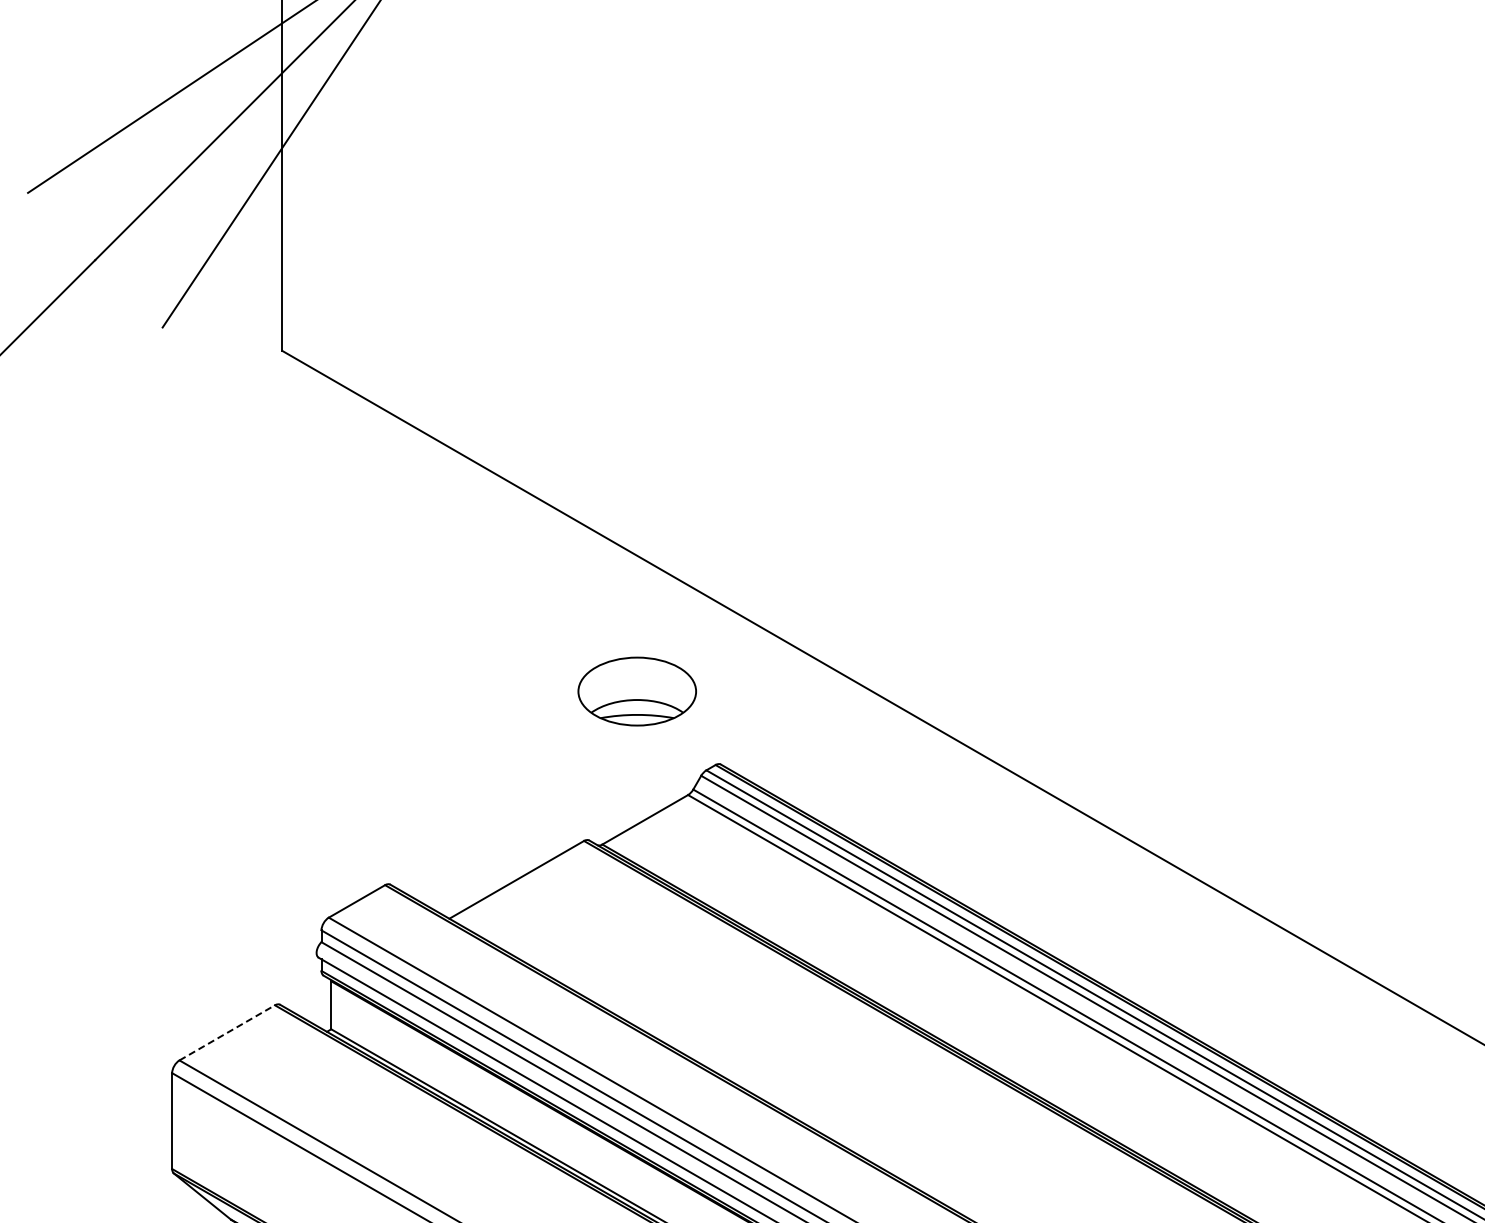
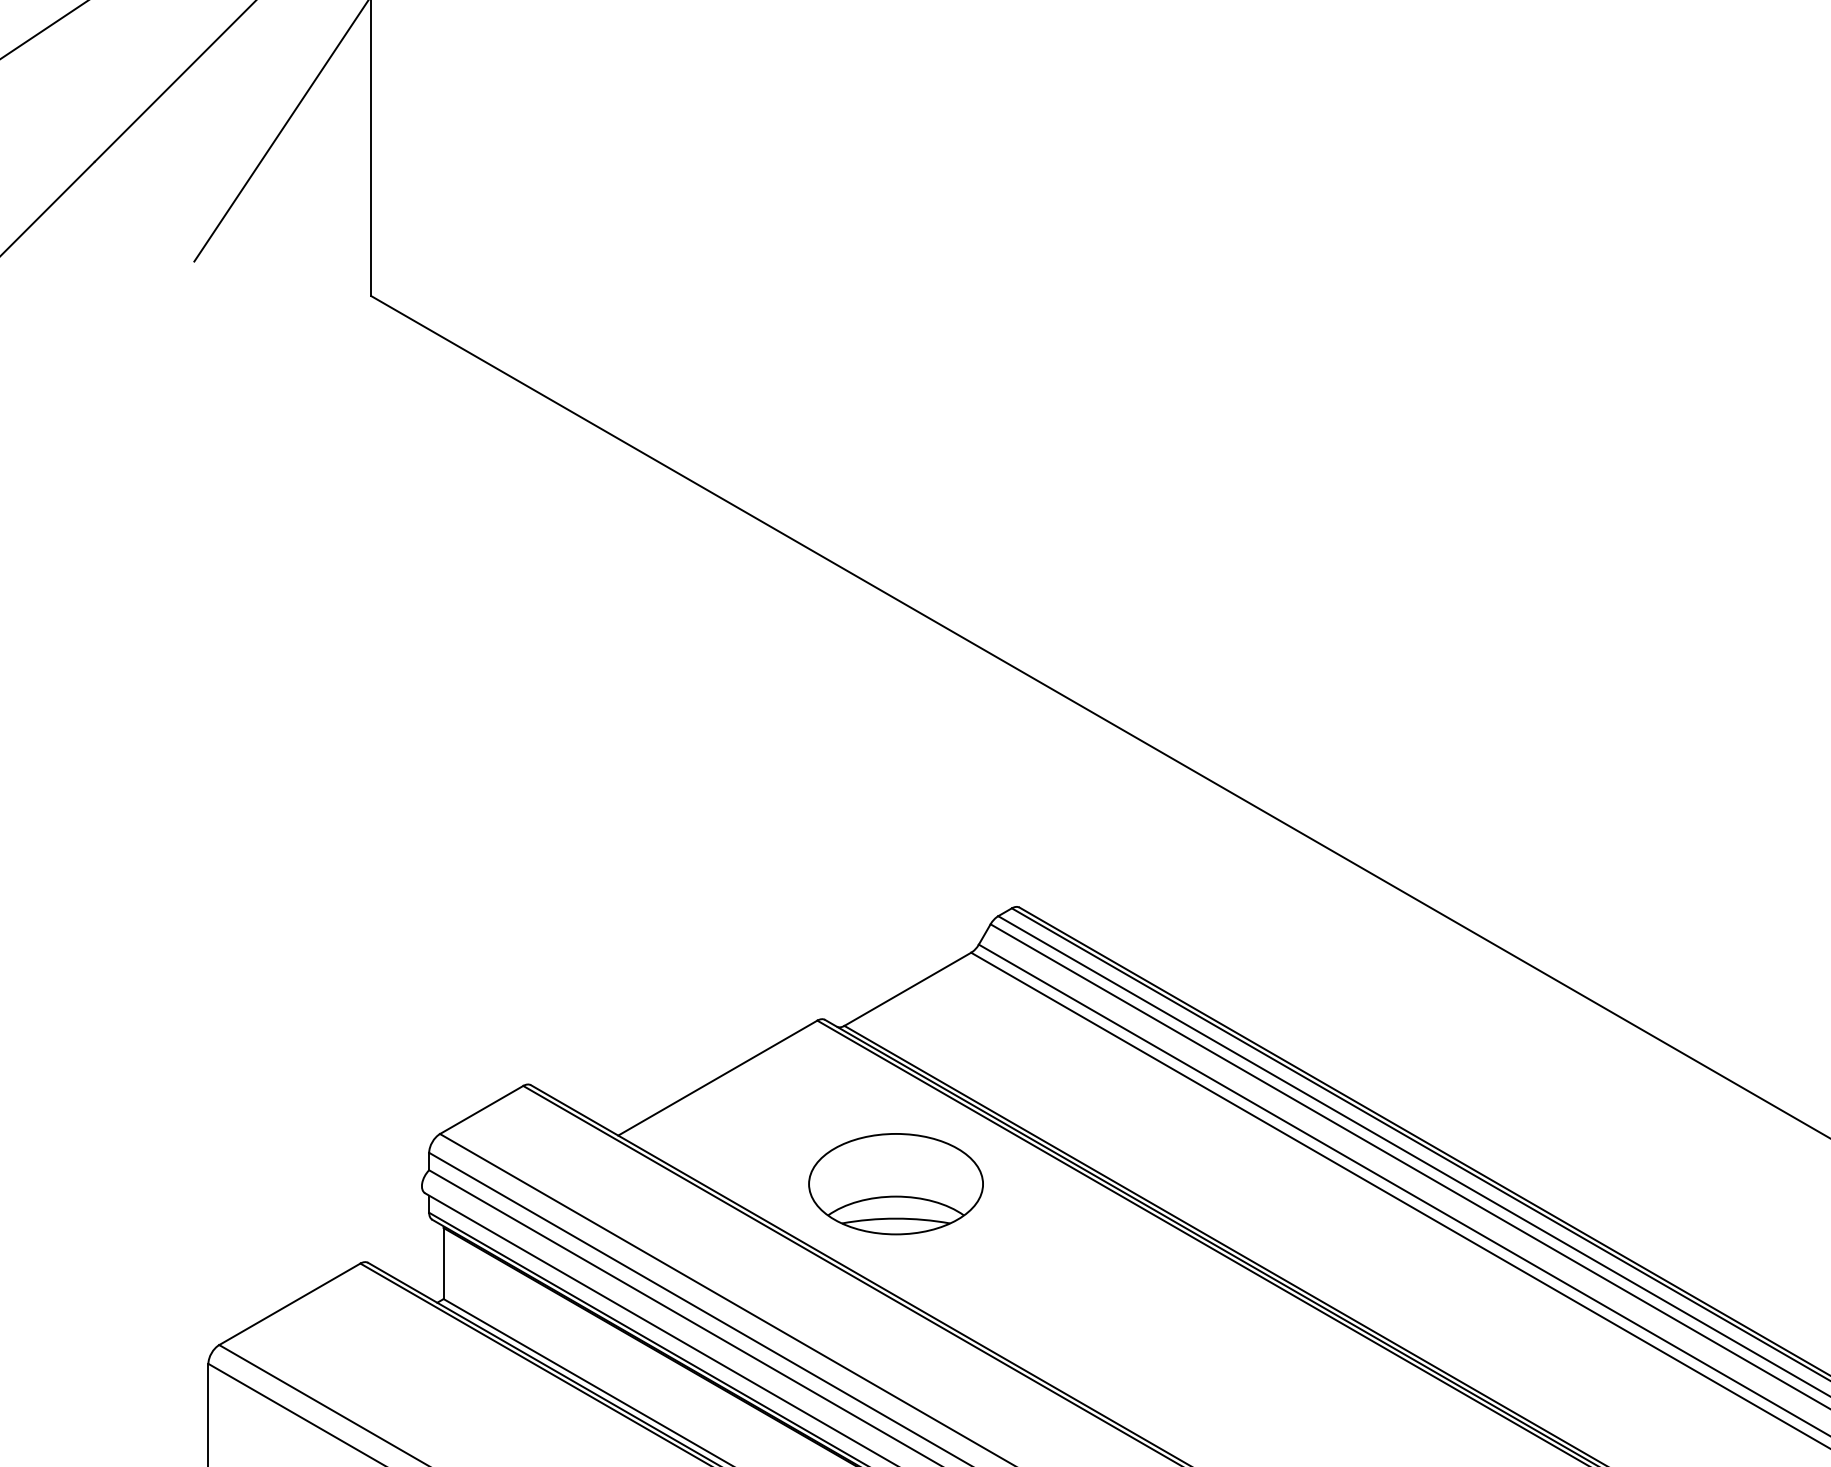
part: (636, 691) -> (894, 1184), moved
line: (227, 1032) -> (290, 1303), dashed -> solid

